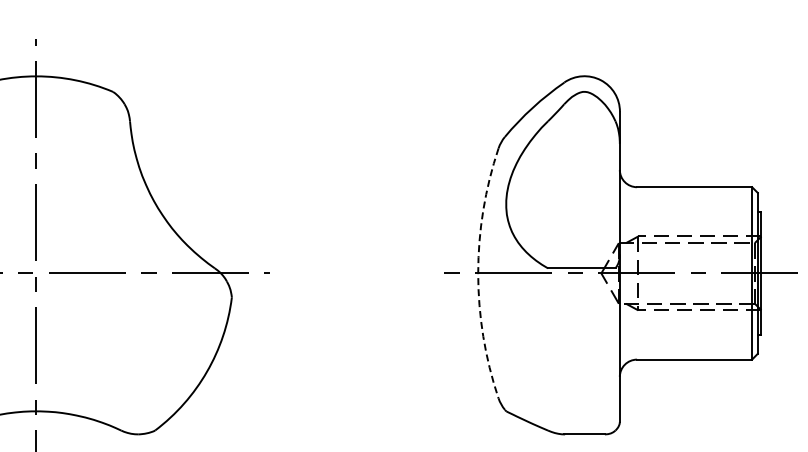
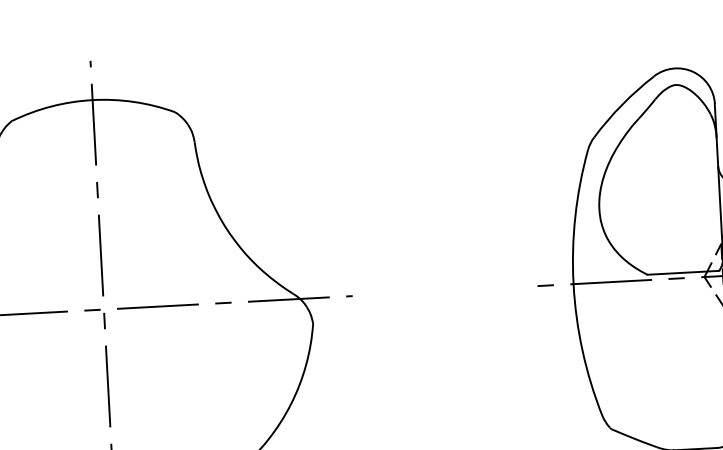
arc: (478, 273) -> (573, 284), dashed -> solid

